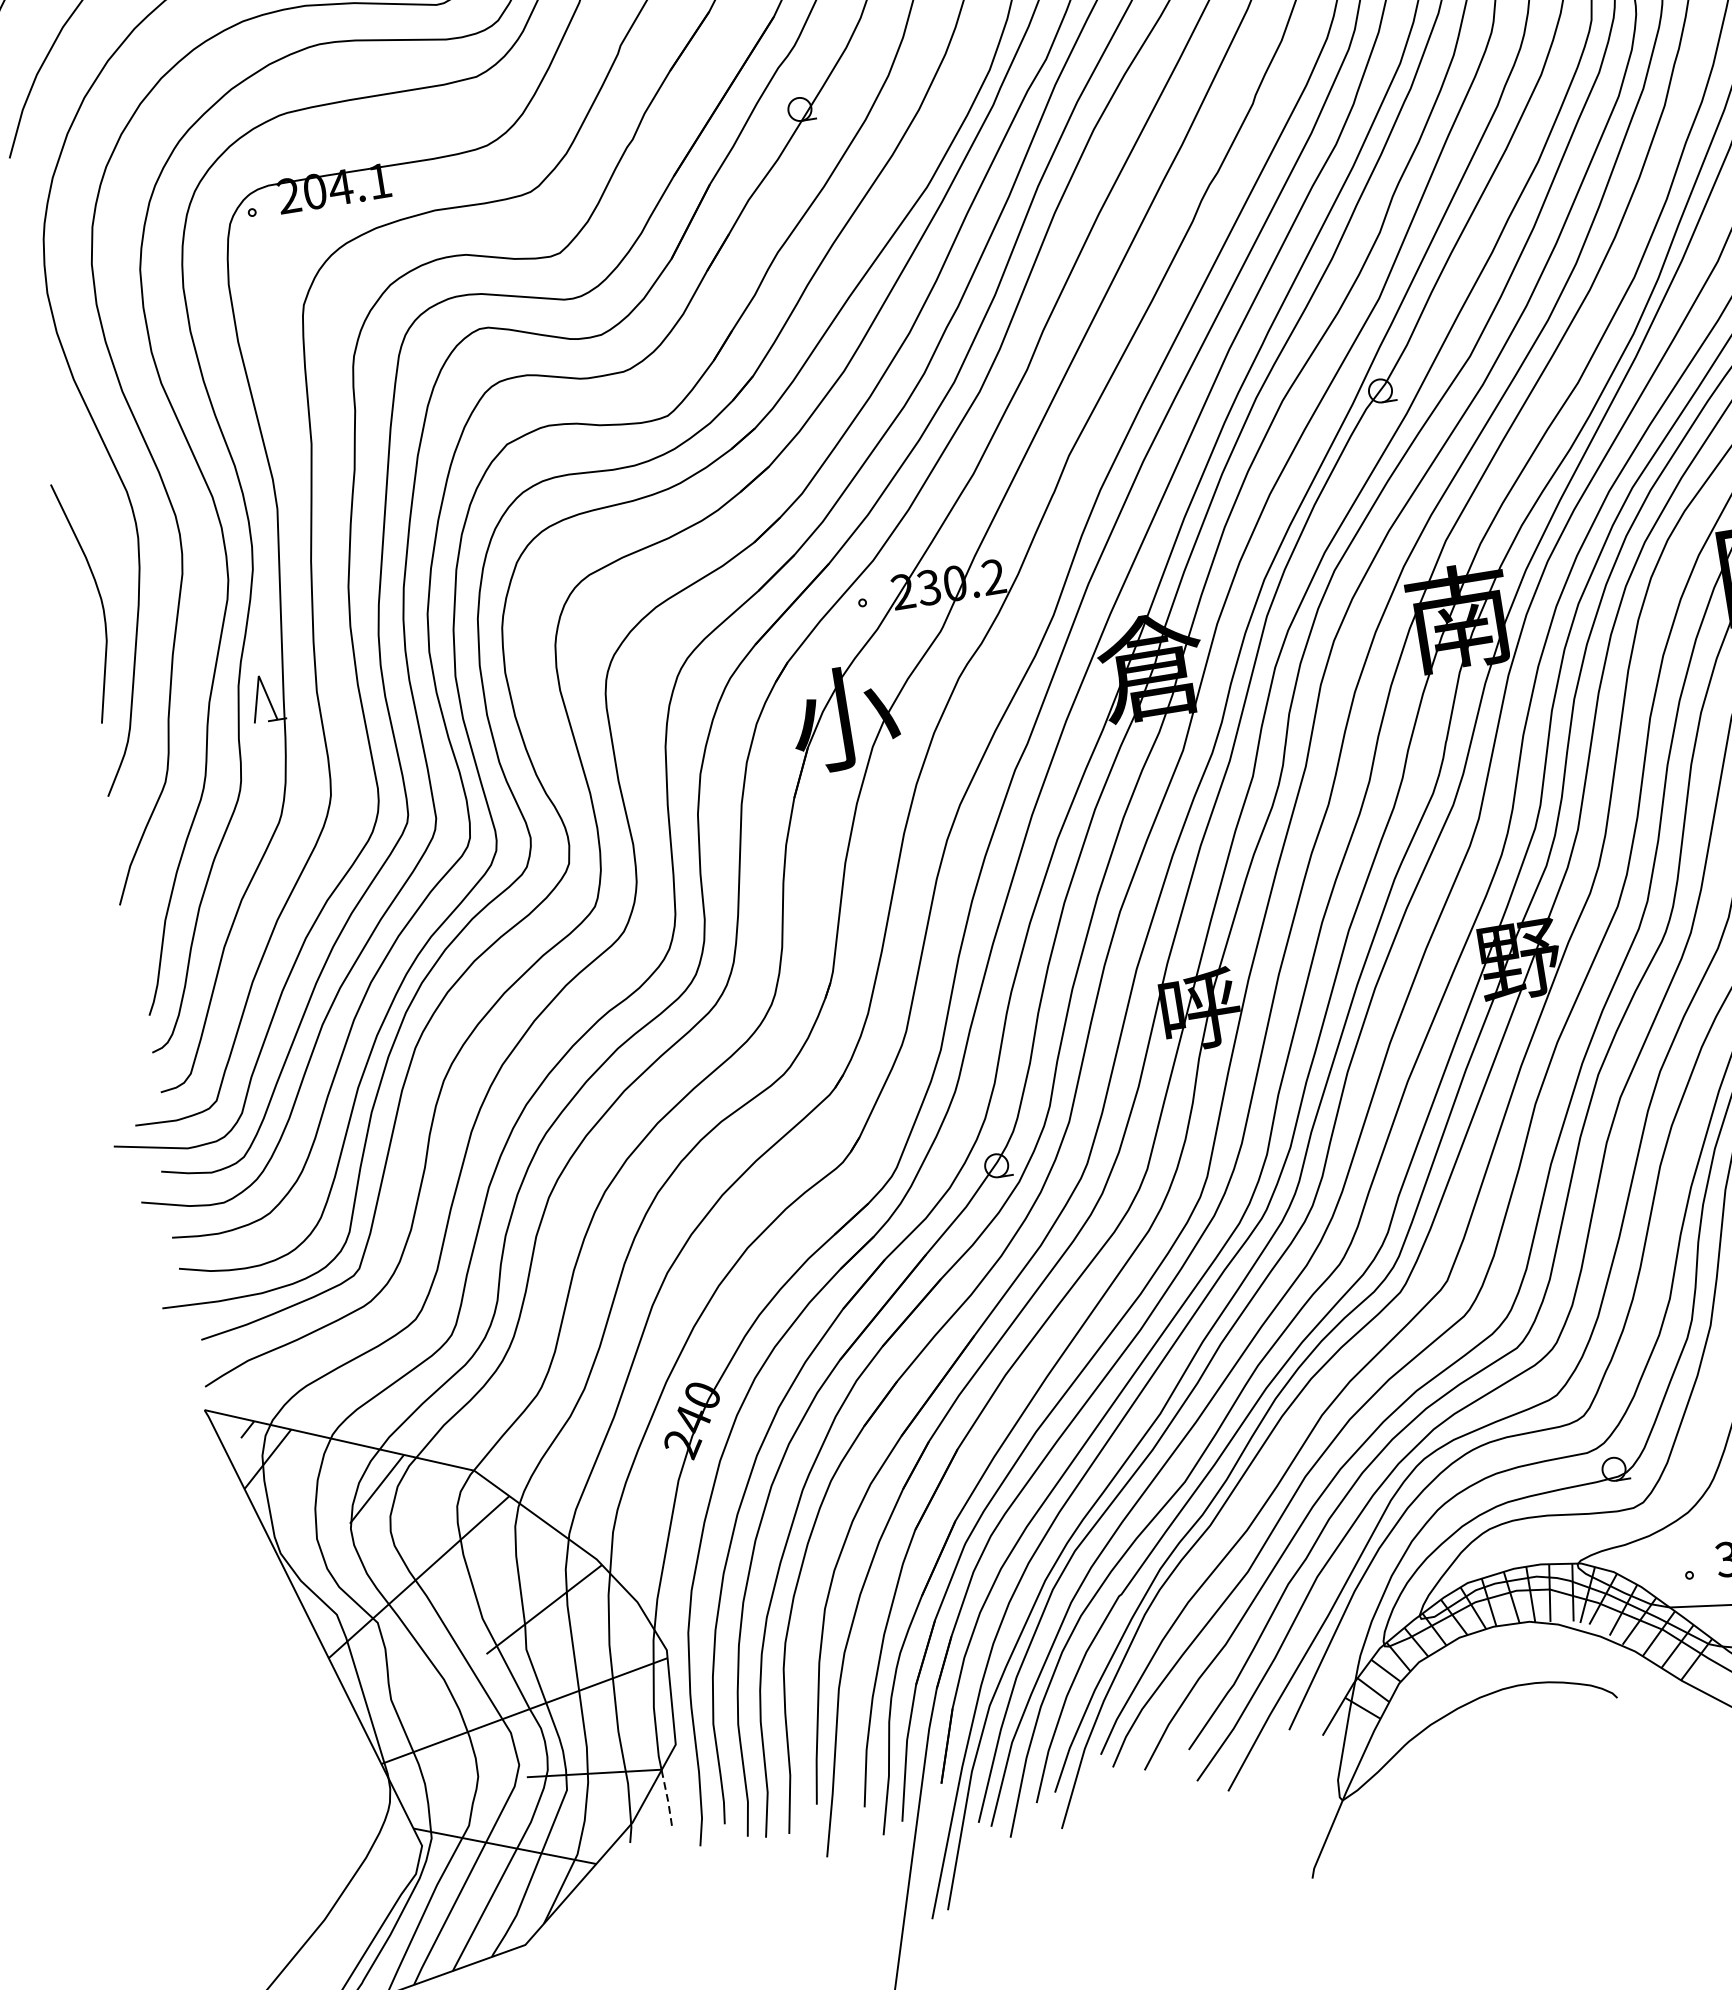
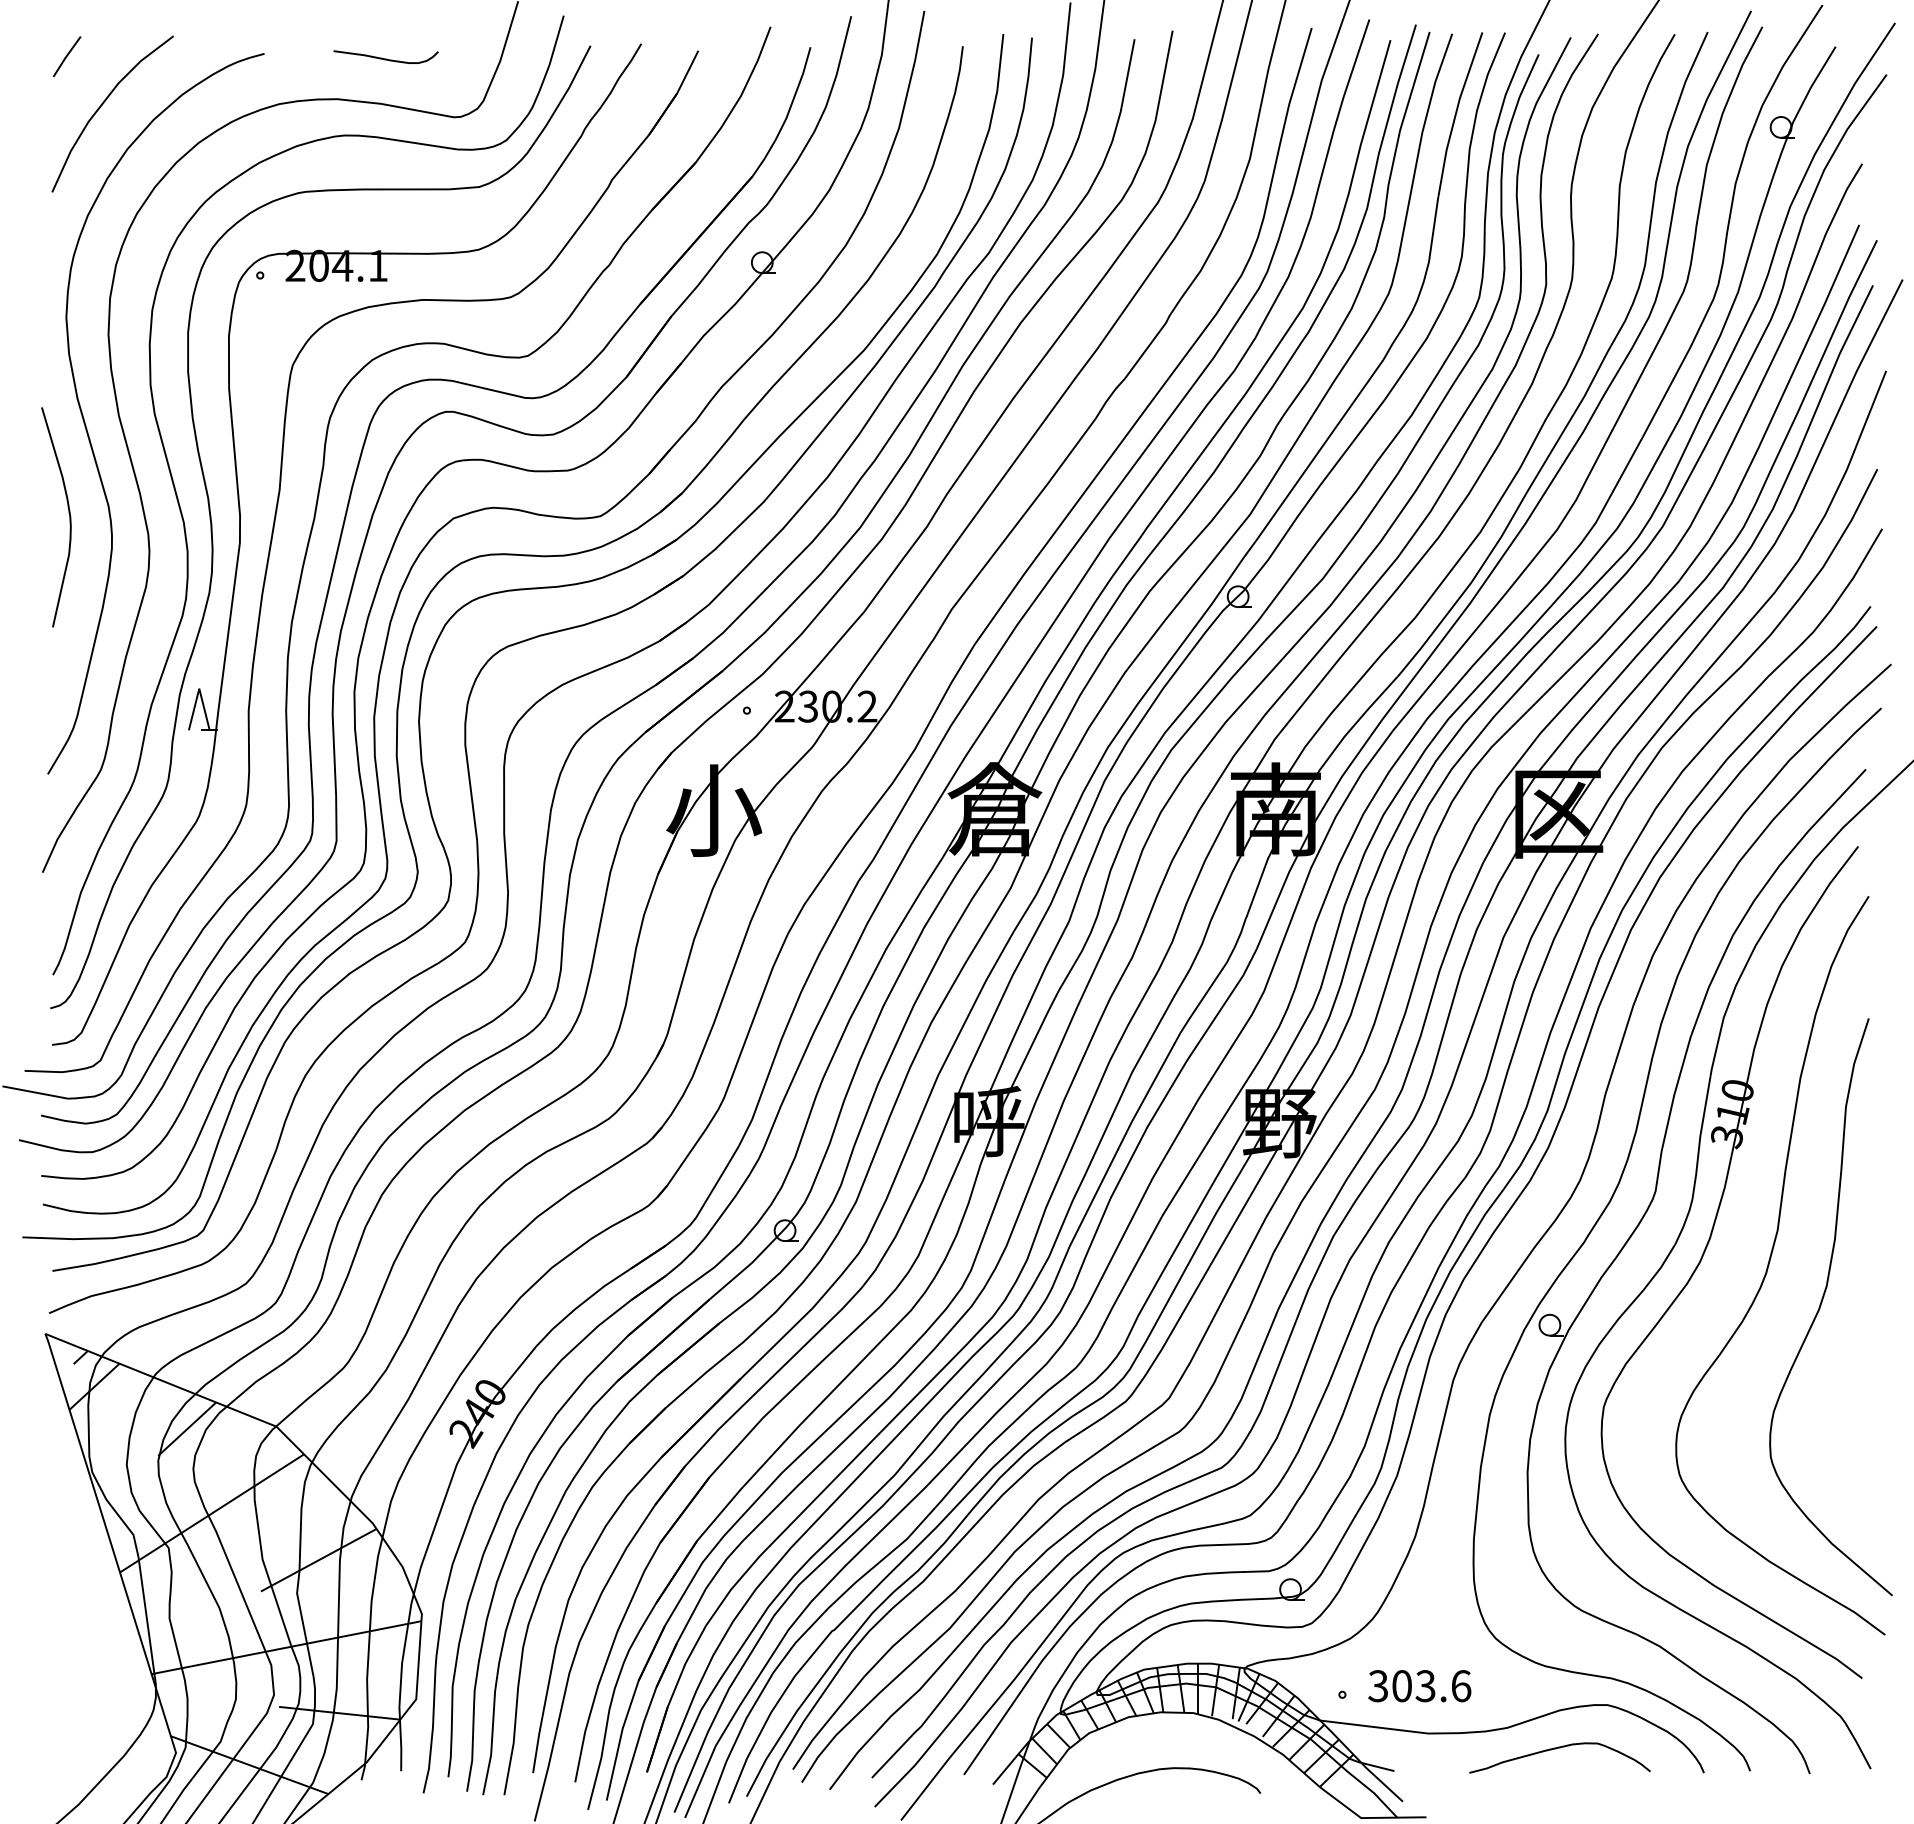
curve: (98, 596) -> (68, 513), moved
line: (667, 1798) -> (401, 1746), dashed -> solid

